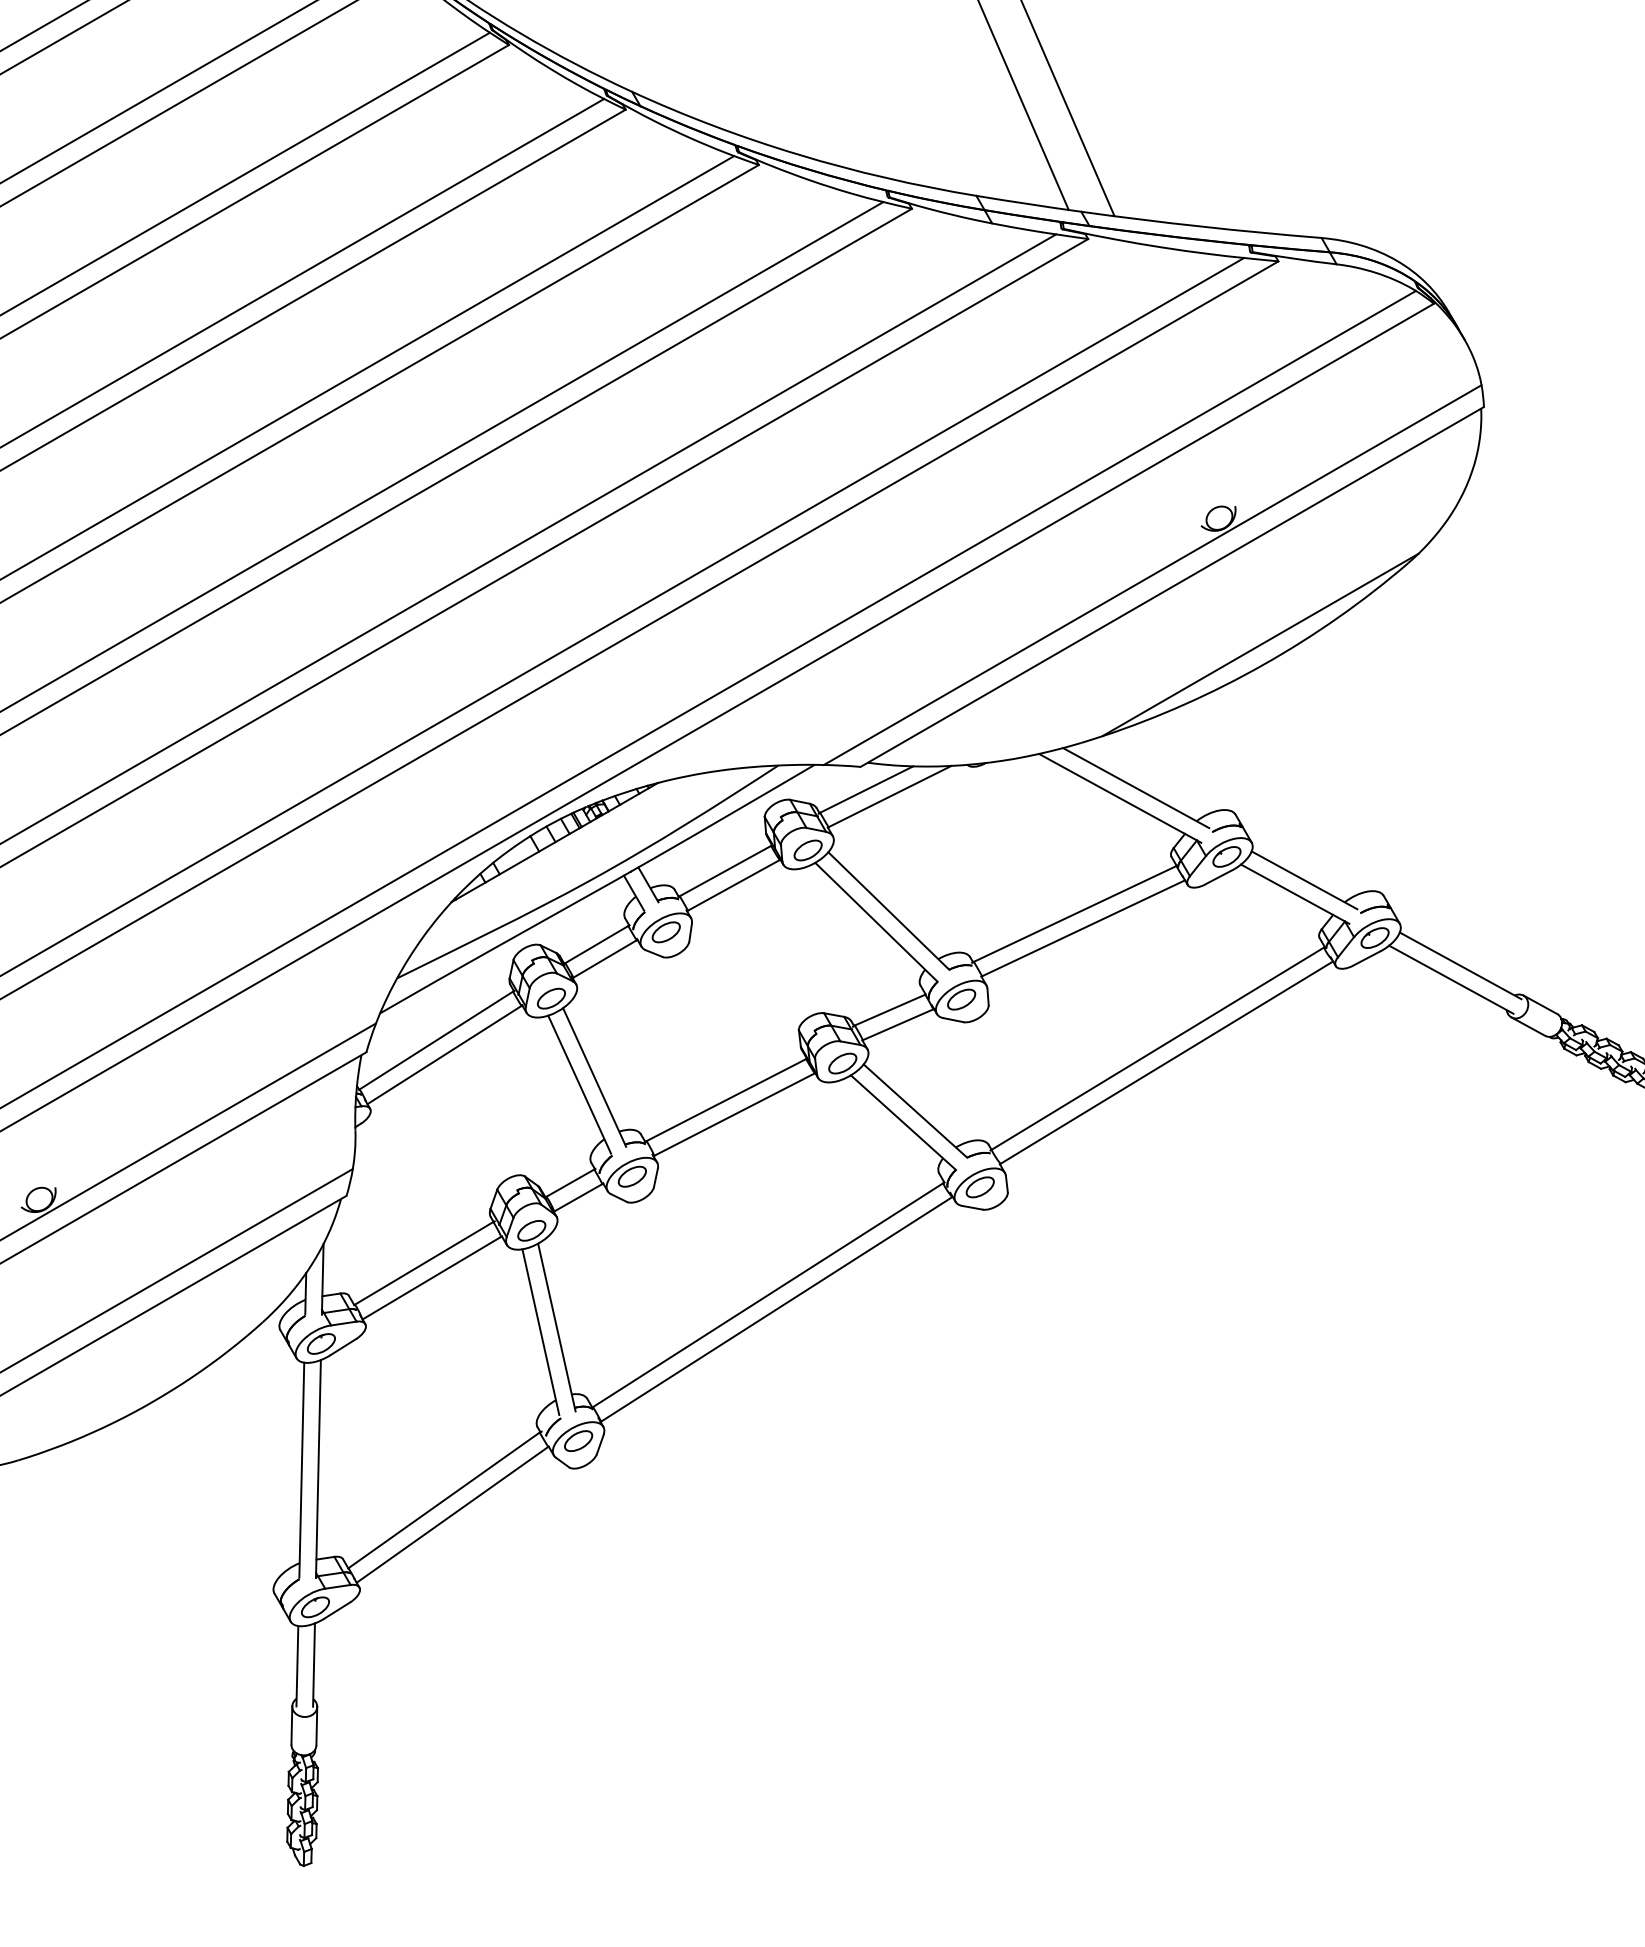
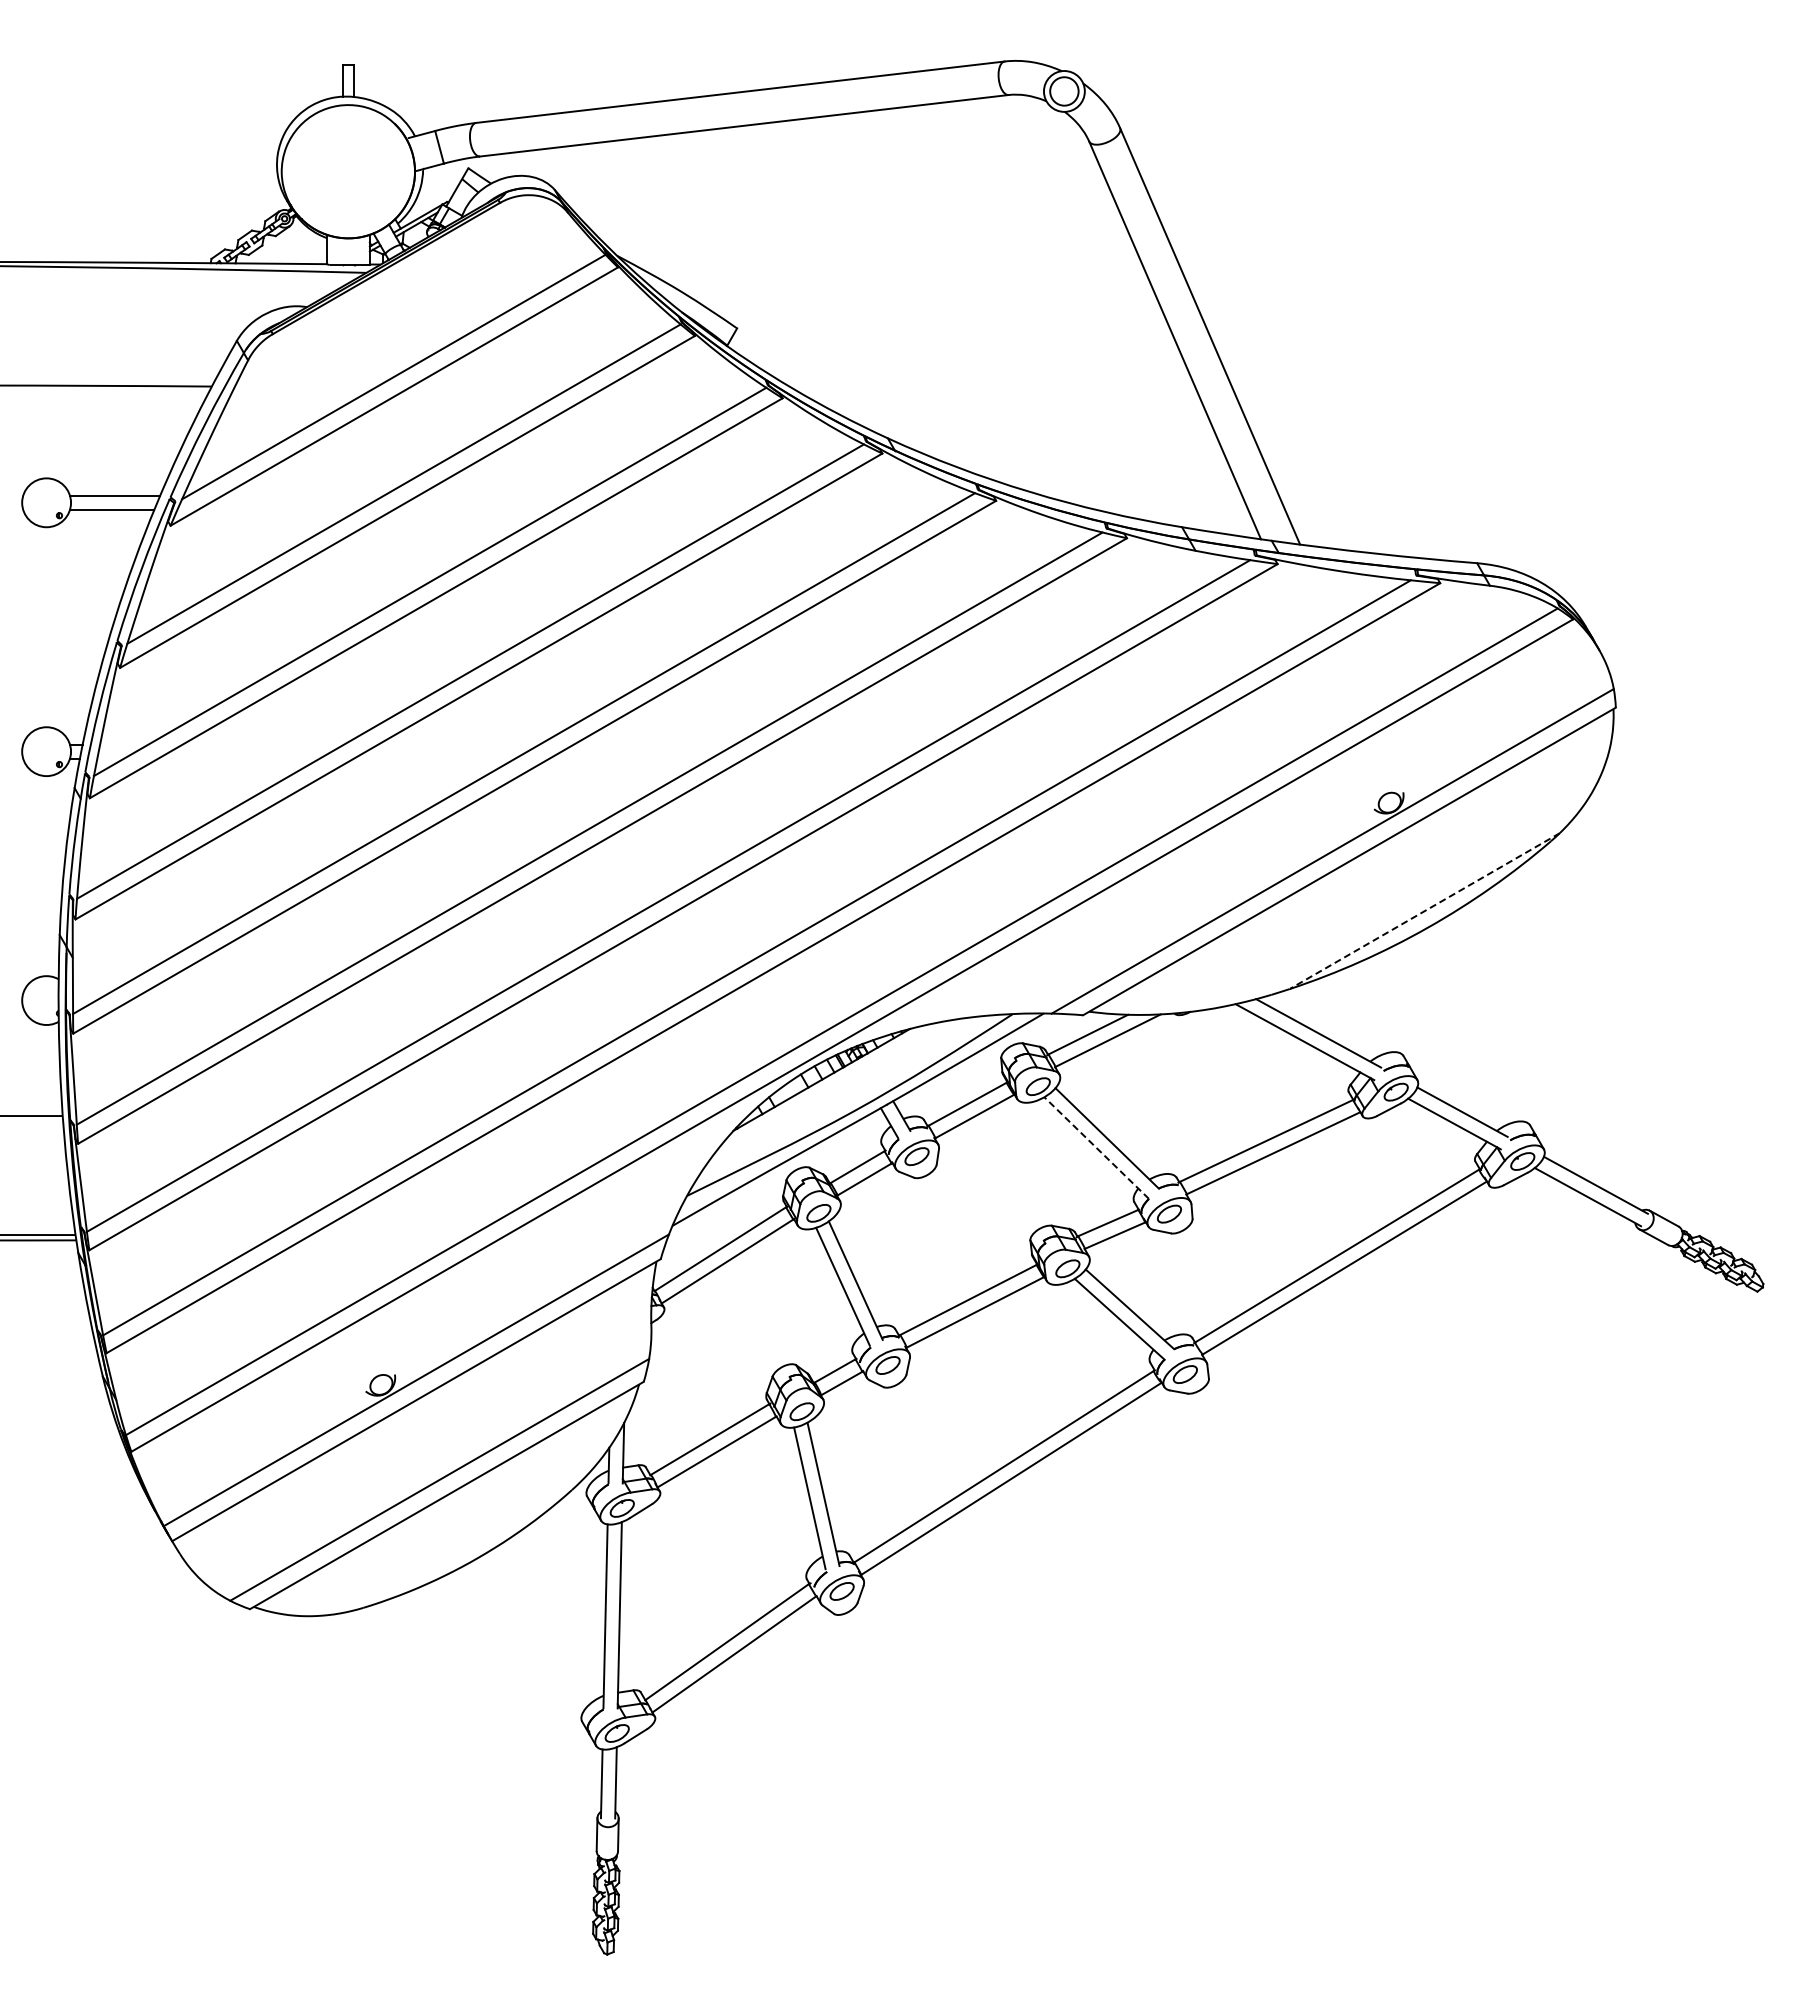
line: (1260, 645) -> (1424, 911), solid -> dashed
line: (876, 922) -> (1096, 1148), solid -> dashed

